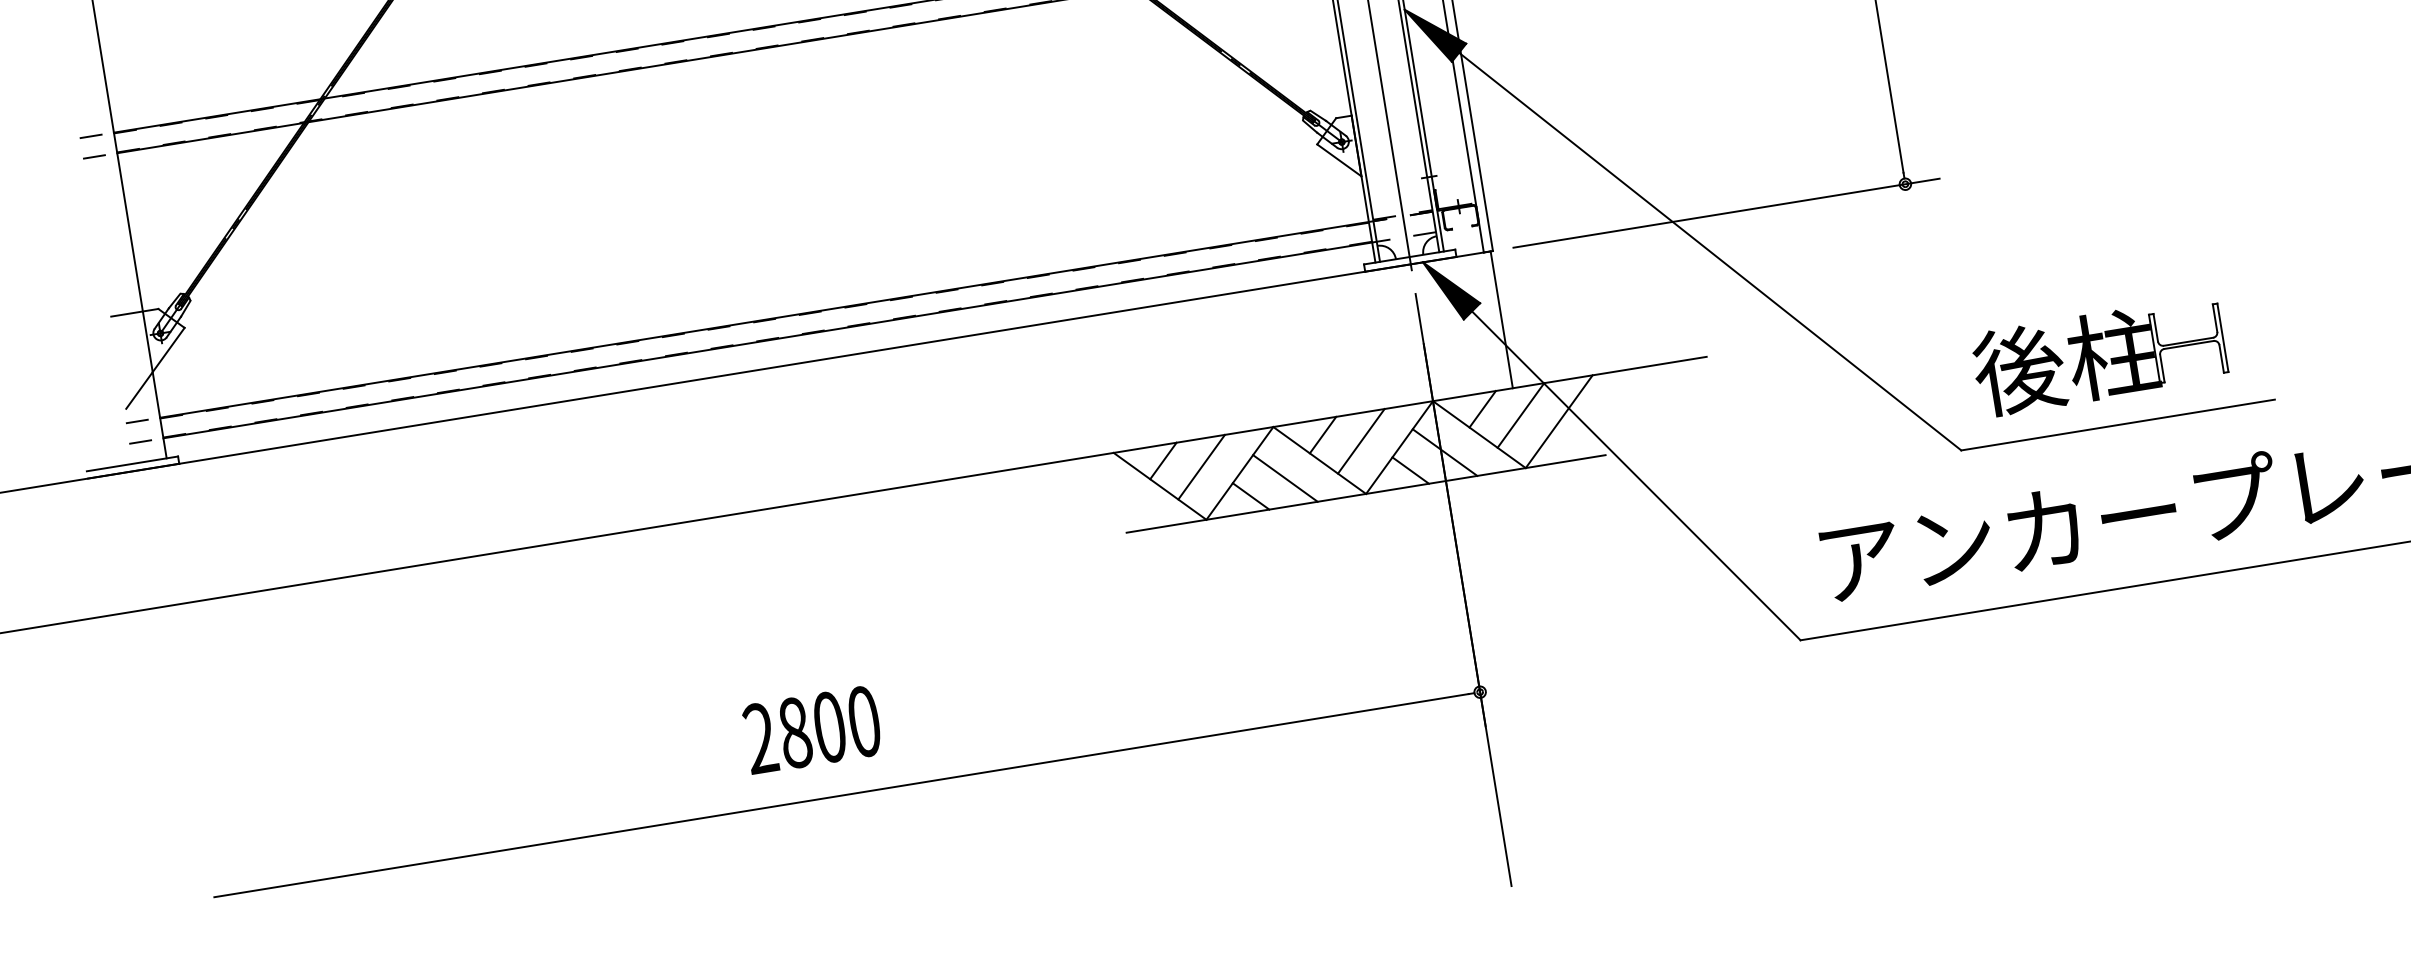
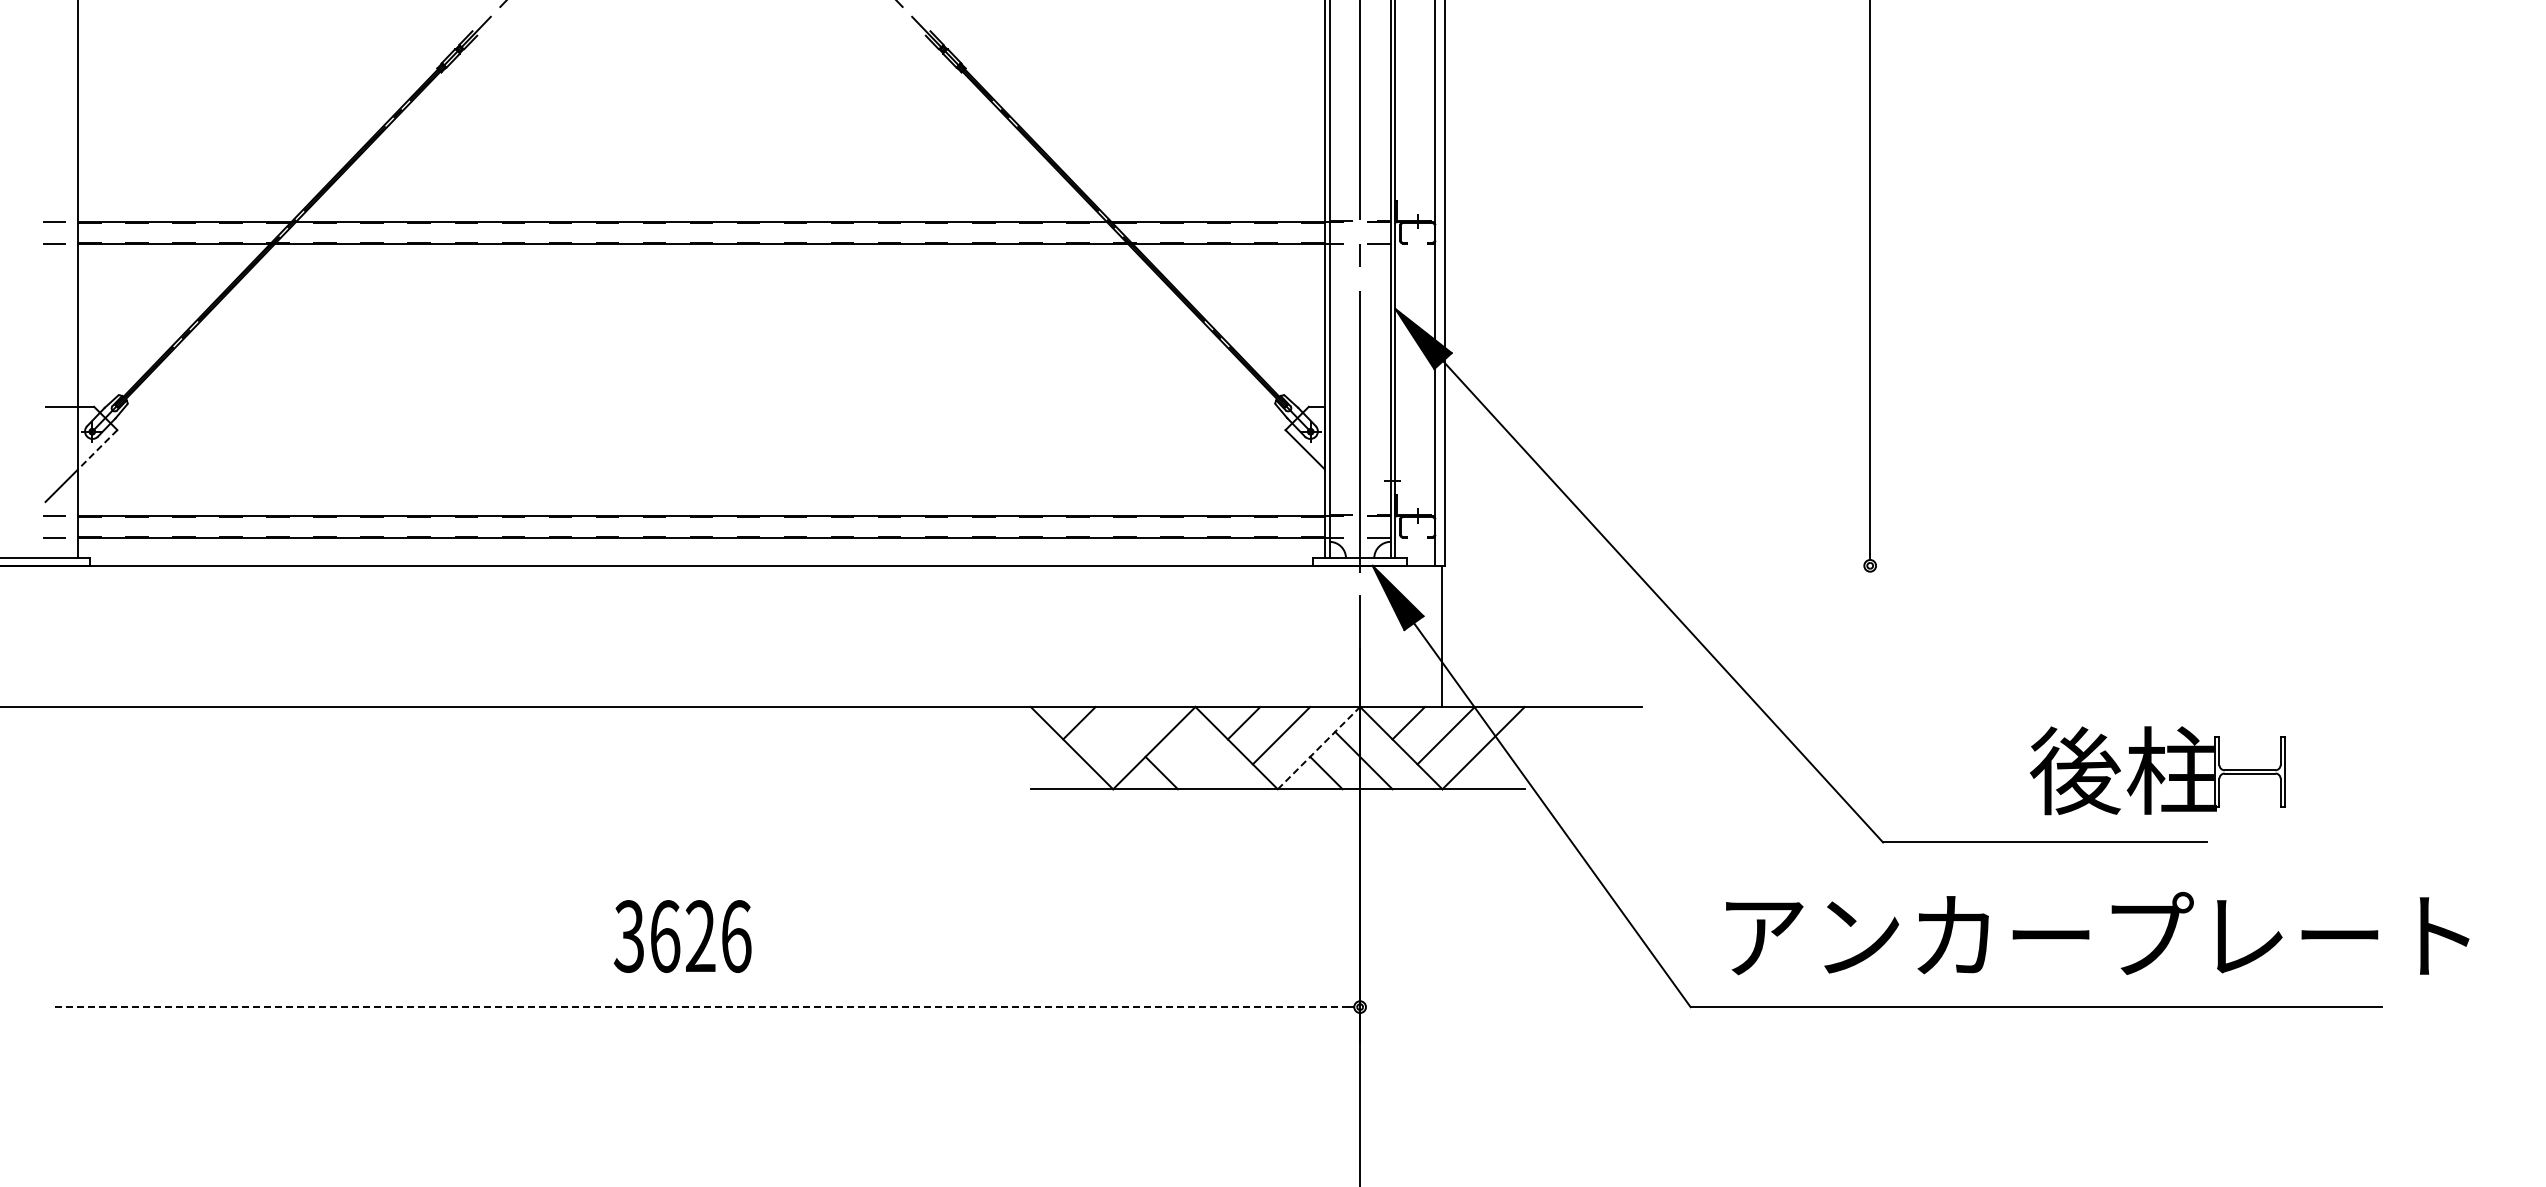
line: (1726, 212) -> (1685, 565), removed
line: (168, 349) -> (97, 449), solid -> dashed
part: (2098, 356) -> (2157, 770), moved
line: (1399, 446) -> (1319, 747), solid -> dashed
line: (1201, 467) -> (1116, 735), removed
line: (1284, 478) -> (1198, 760), removed
text: (812, 730) -> (682, 936), 2800 -> 3626
line: (841, 795) -> (701, 1007), solid -> dashed

